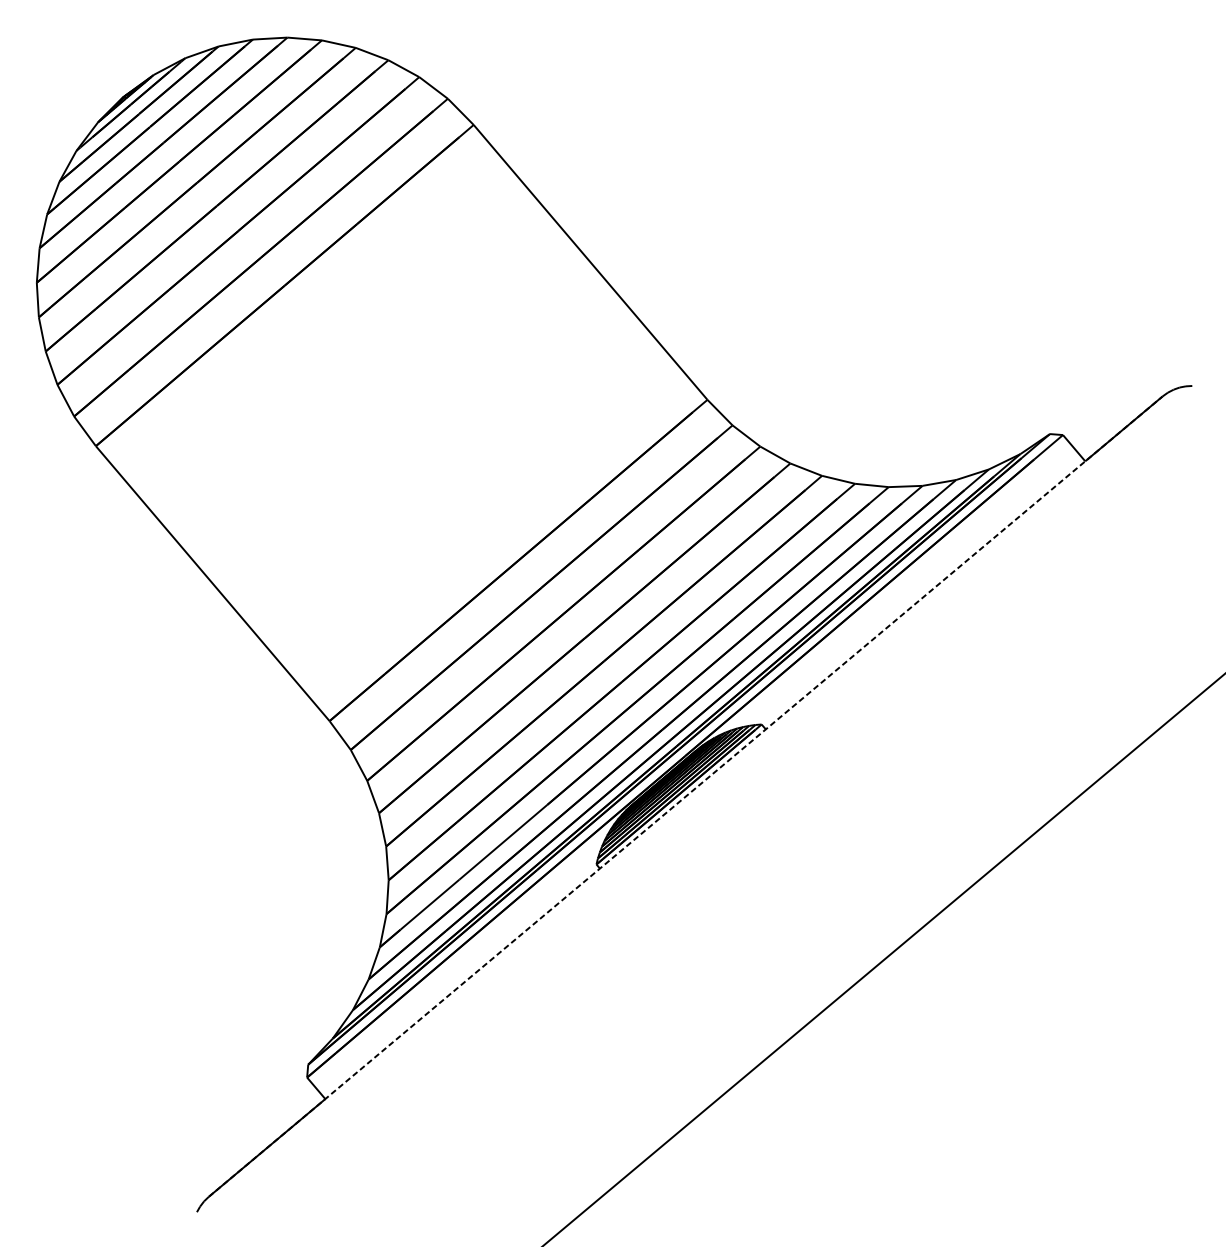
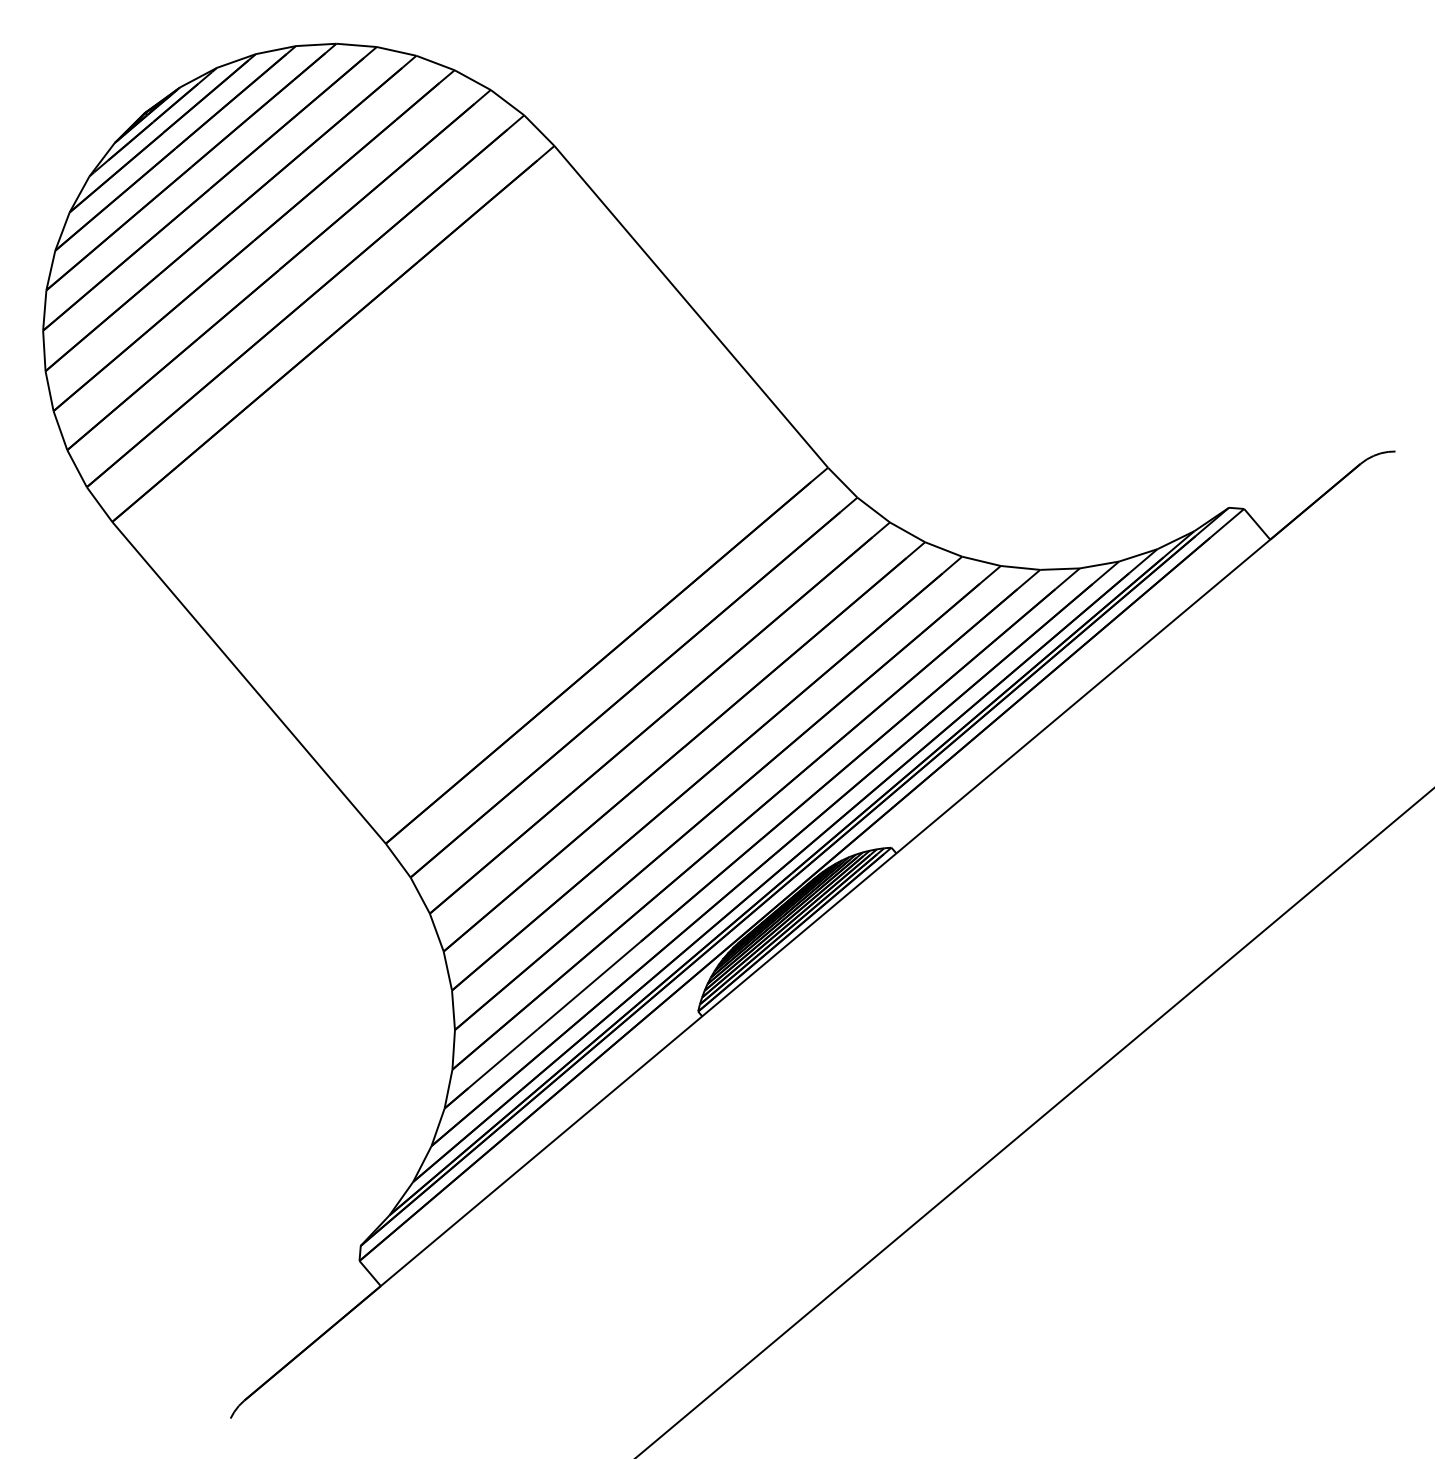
line: (685, 796) -> (802, 932), dashed -> solid

